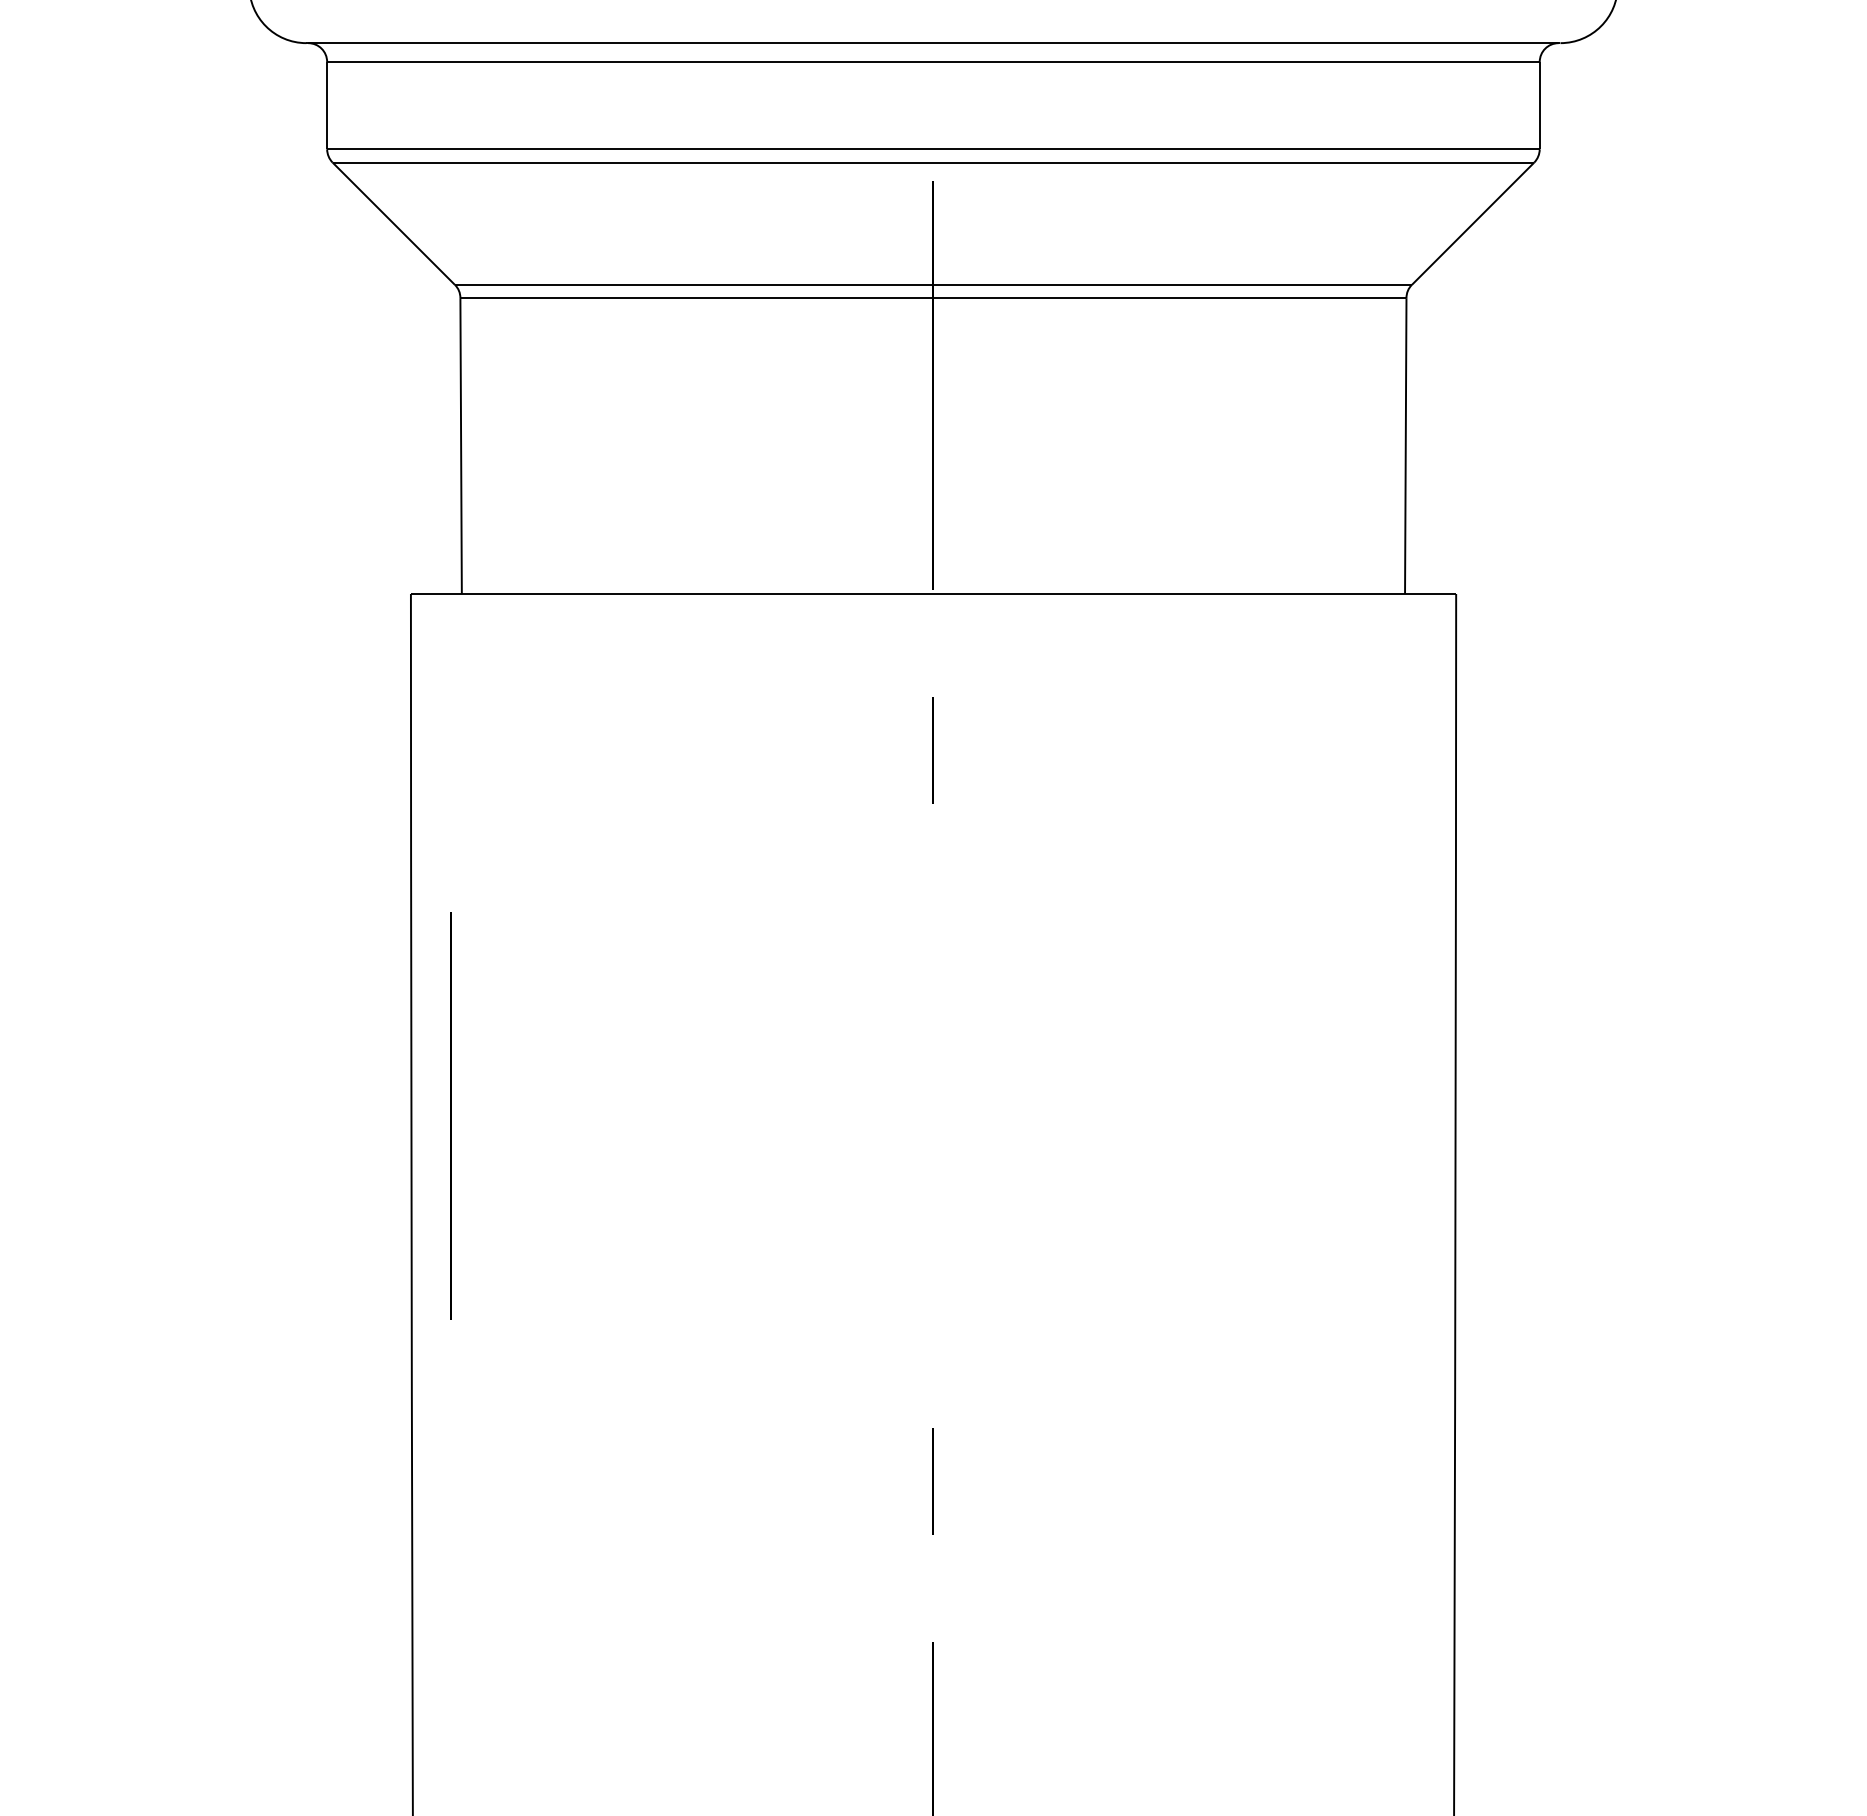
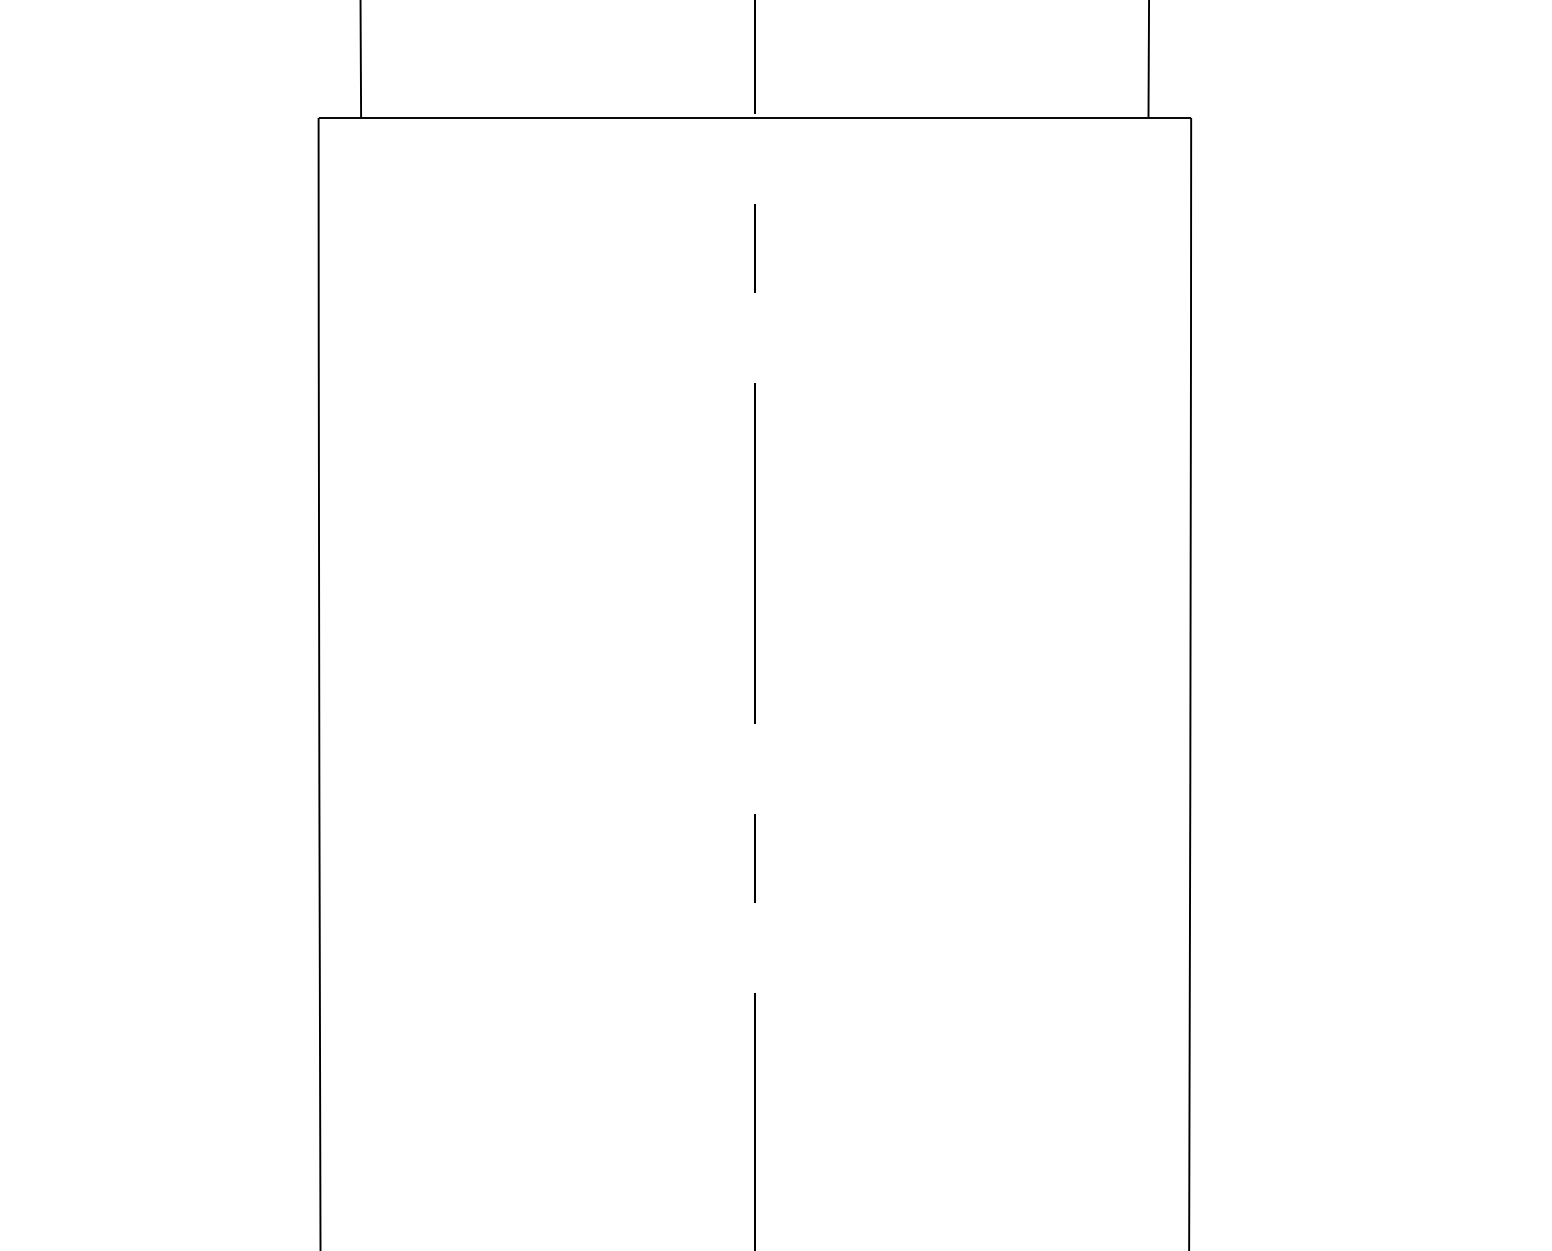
line: (450, 1115) -> (754, 553), moved

